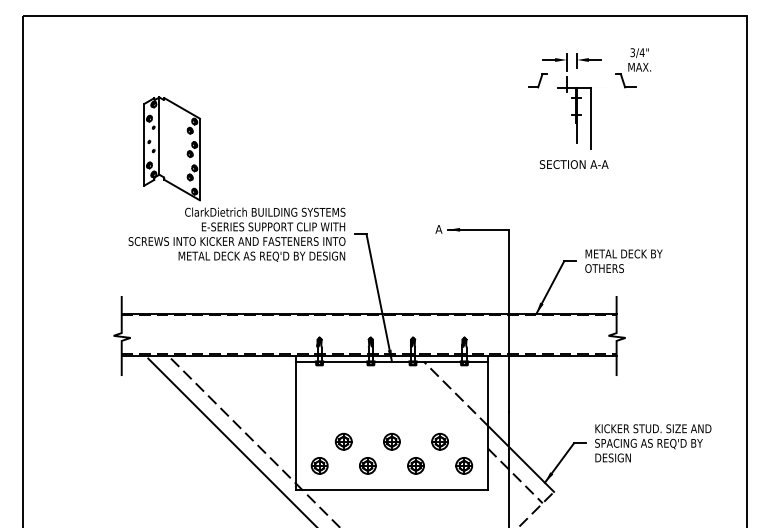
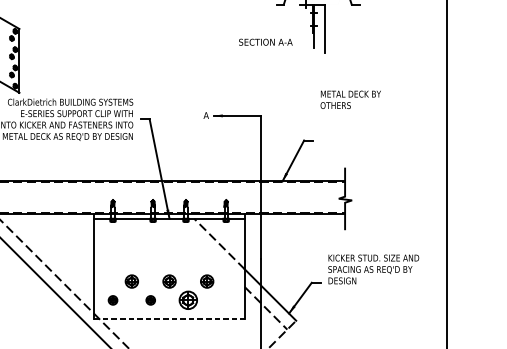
text: (573, 164) -> (265, 42), moved
text: (623, 260) -> (350, 99), moved
text: (653, 443) -> (373, 269), moved
part: (319, 465) -> (112, 300), size x0.7
part: (367, 465) -> (150, 300), size x0.7
part: (415, 465) -> (187, 300), size x1.4
part: (464, 465) -> (226, 300), removed
line: (392, 489) -> (169, 318), solid -> dashed

